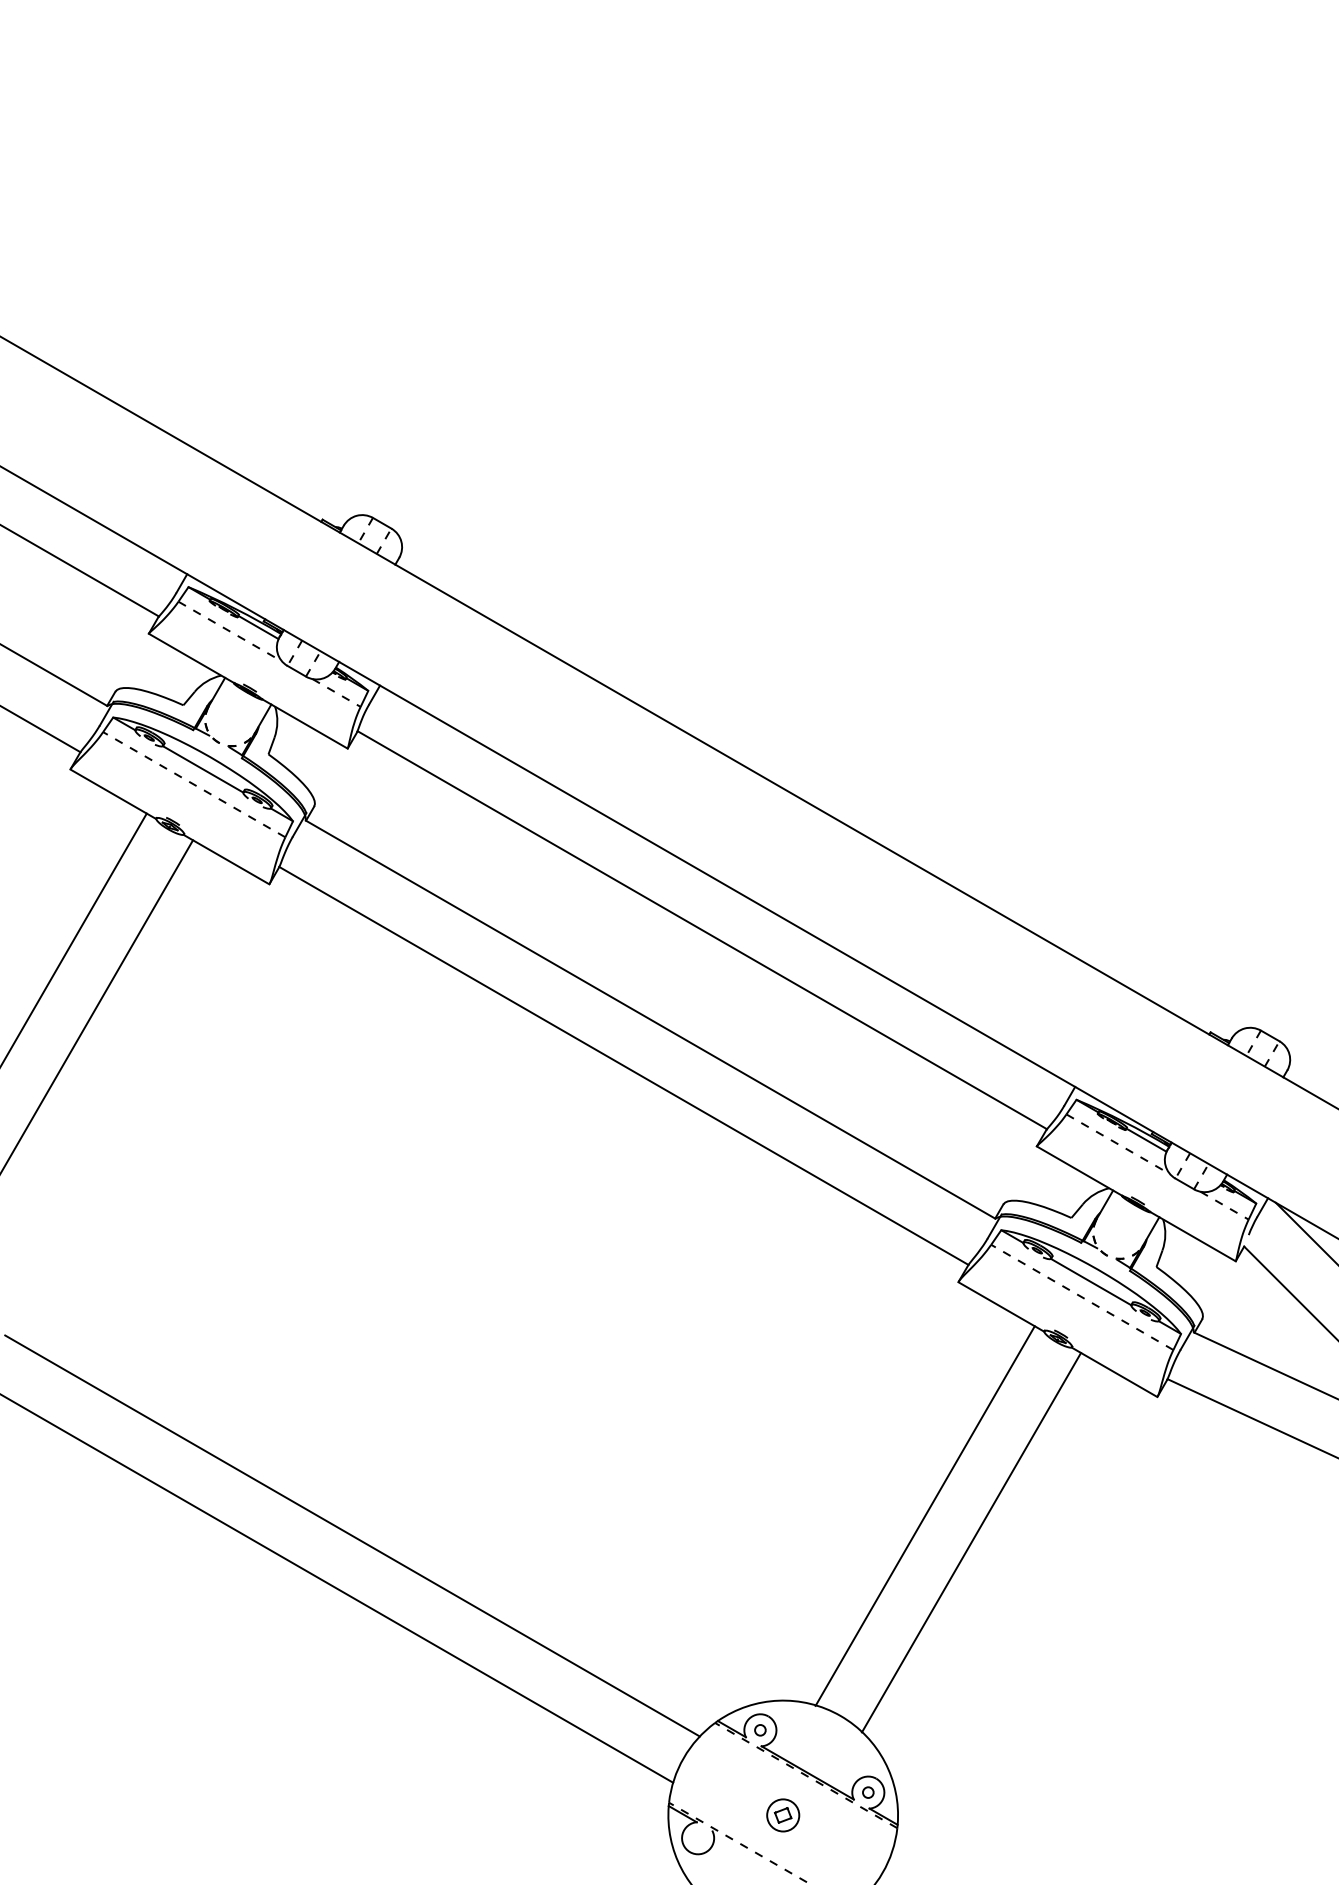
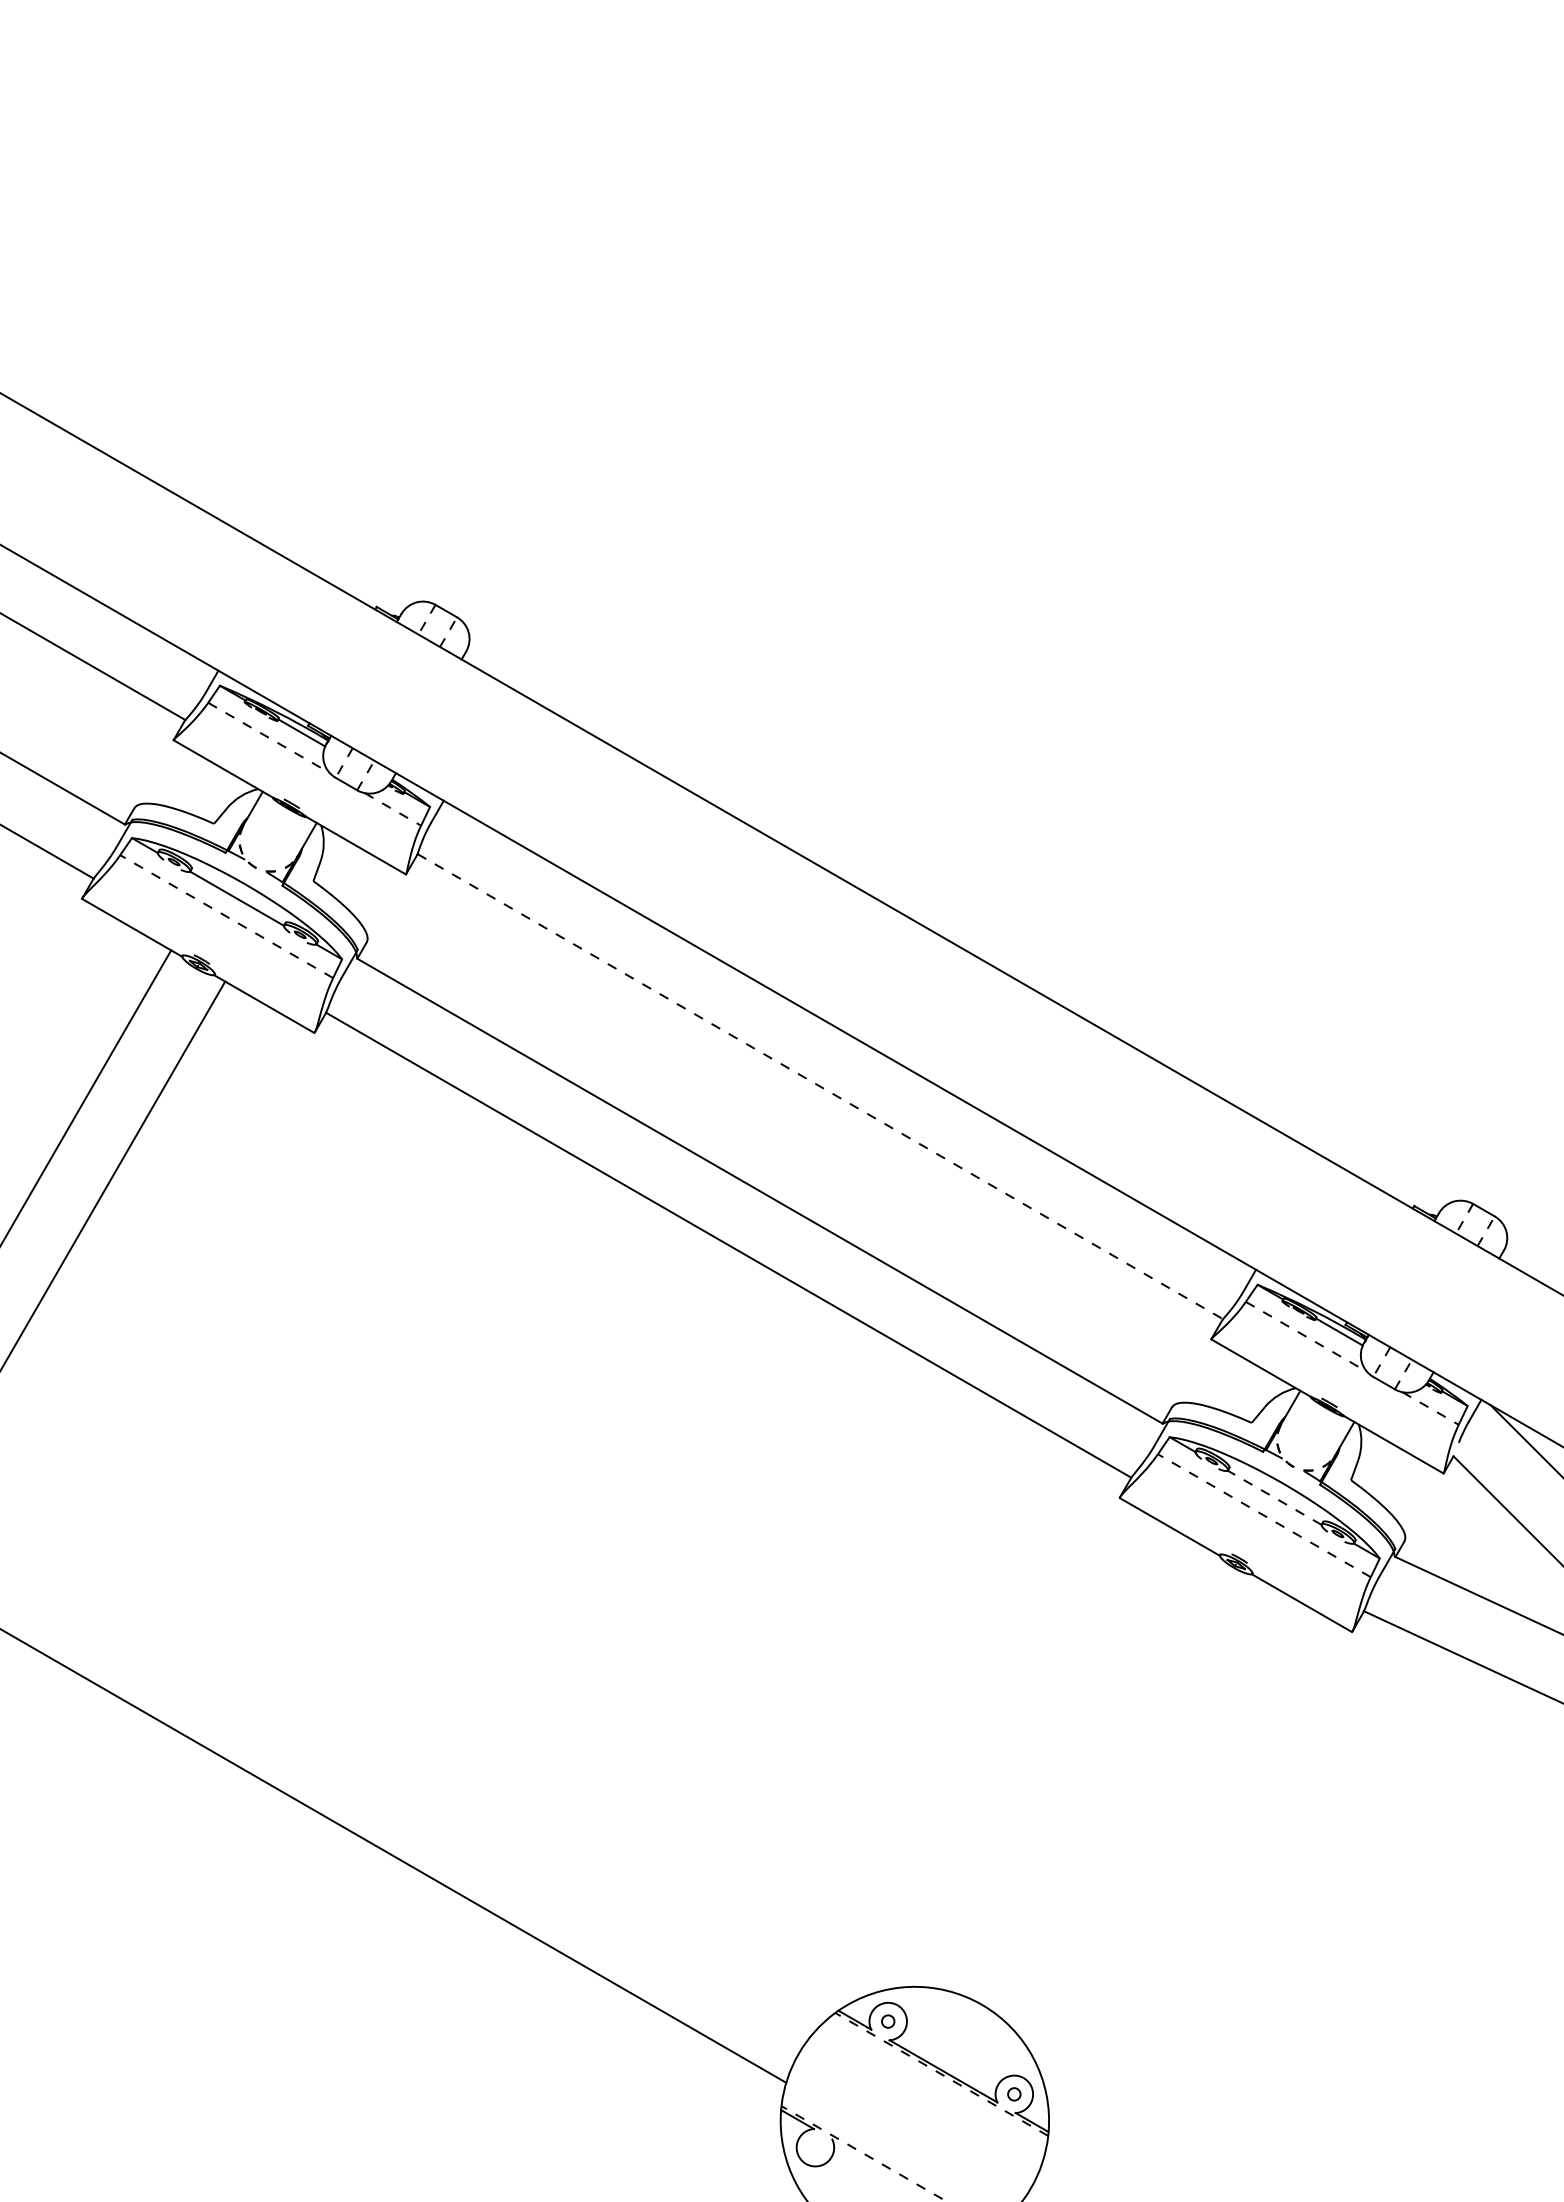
line: (702, 930) -> (820, 1086), solid -> dashed
line: (1090, 1281) -> (1274, 1497), solid -> dashed
line: (924, 1516) -> (1080, 1771), removed
line: (352, 1535) -> (411, 1794), removed
line: (971, 1542) -> (1134, 1802), removed
part: (782, 1814) -> (914, 2120), removed

